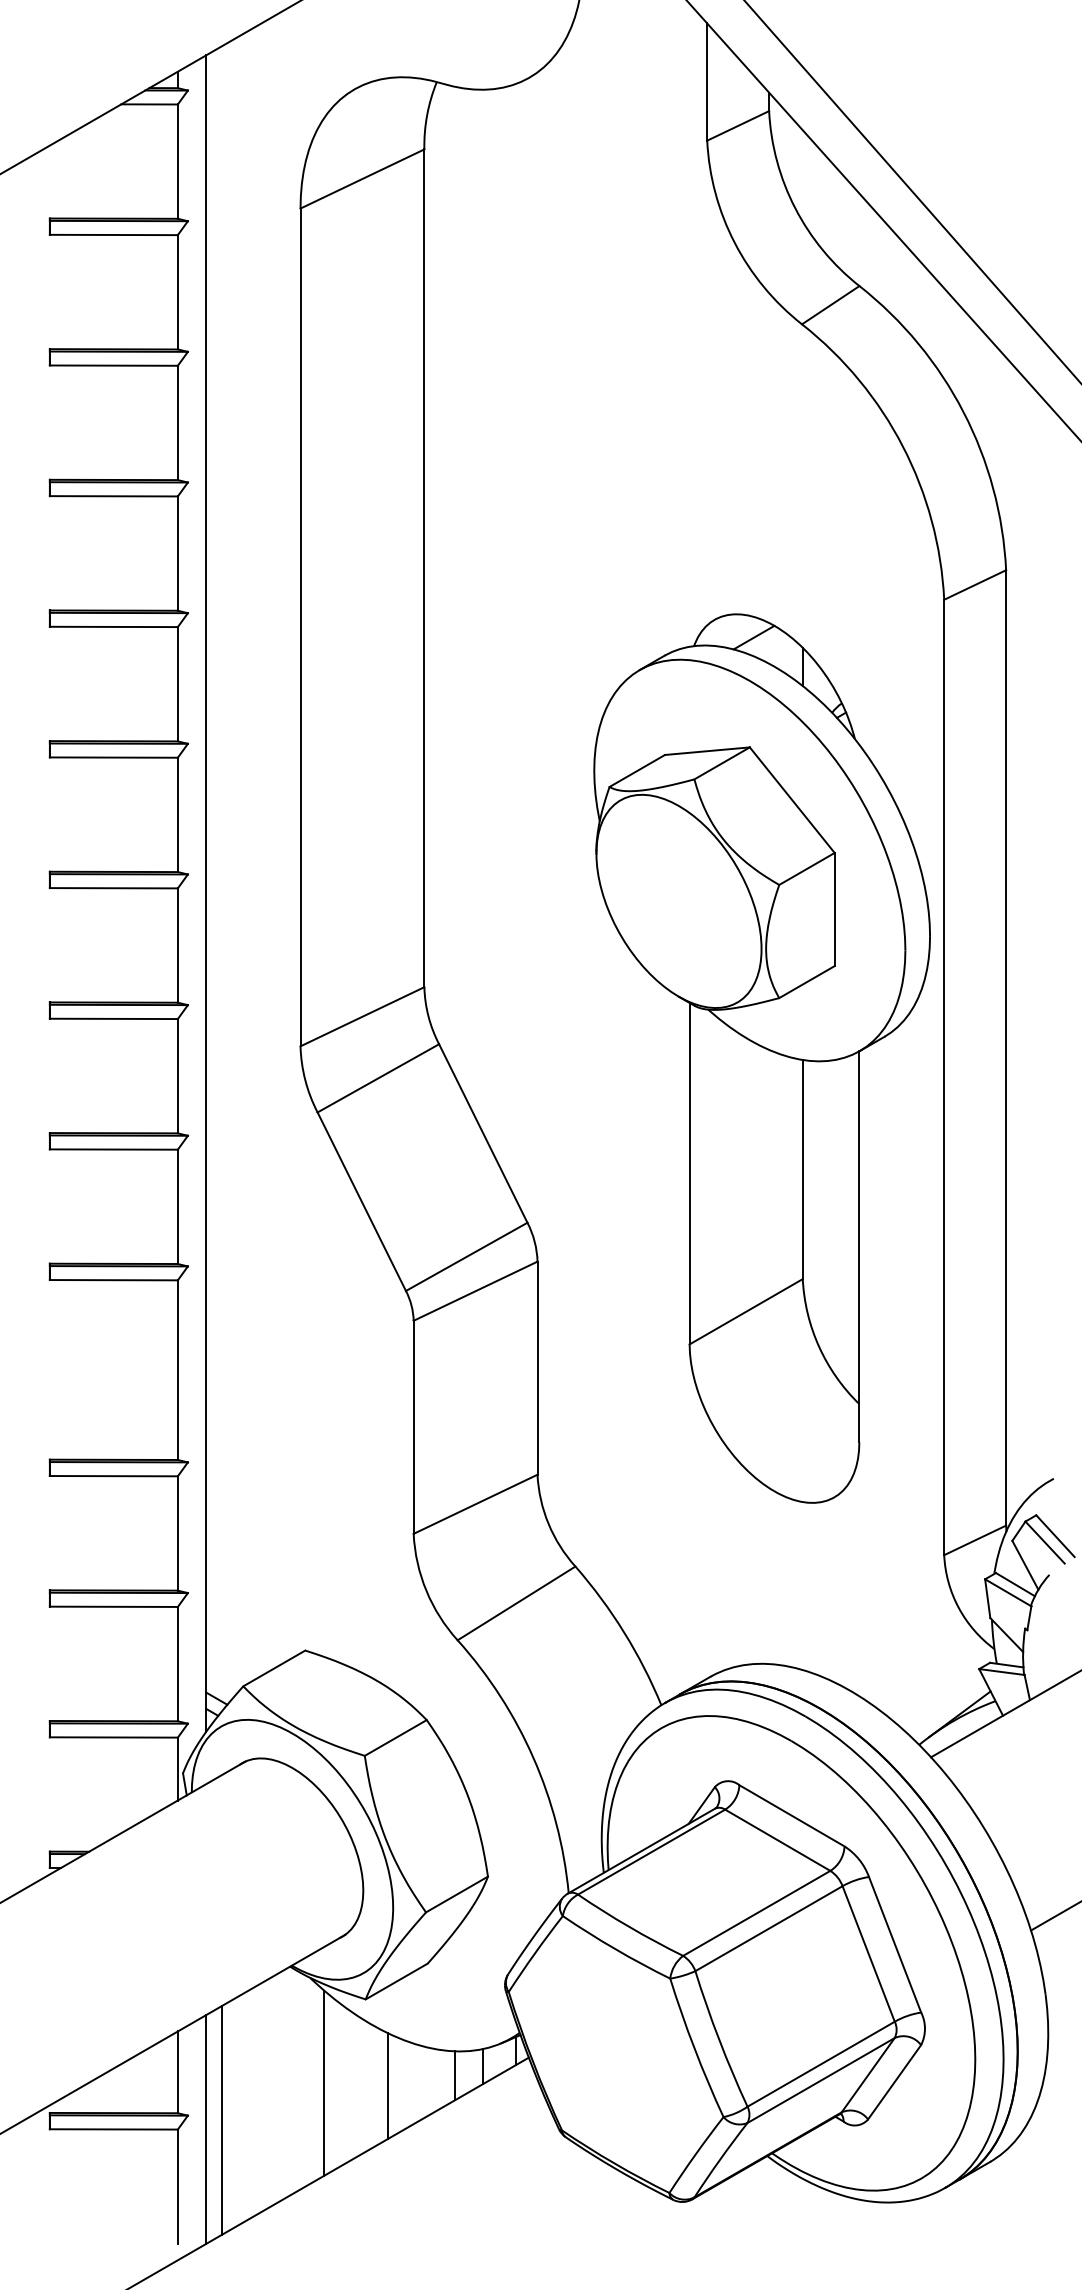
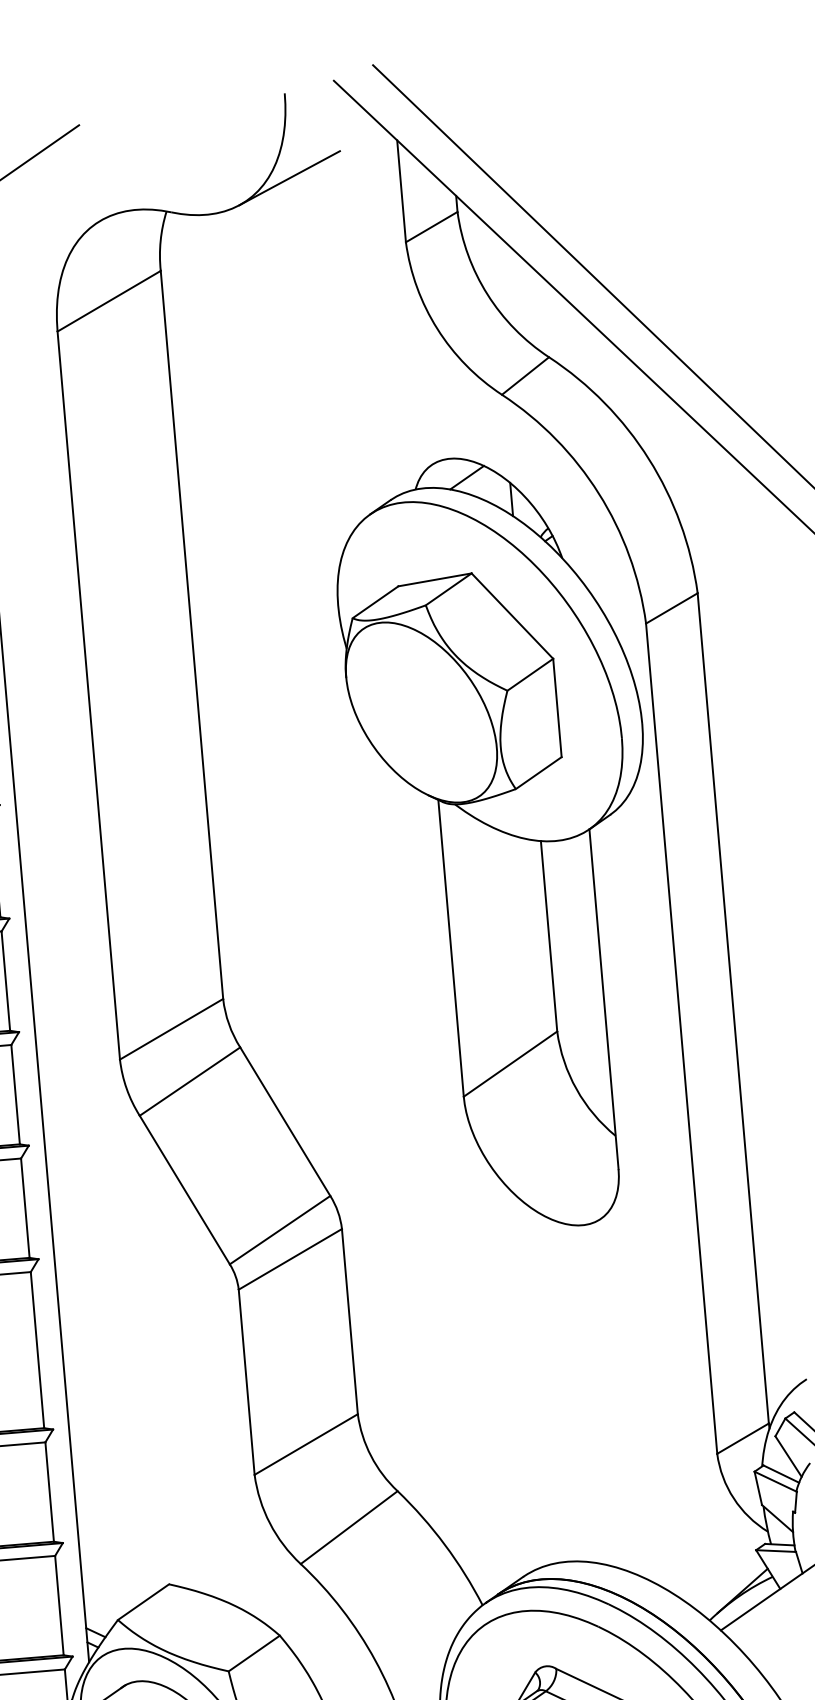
line: (580, 56) -> (289, 178), added
part: (761, 1058) -> (504, 842), moved

